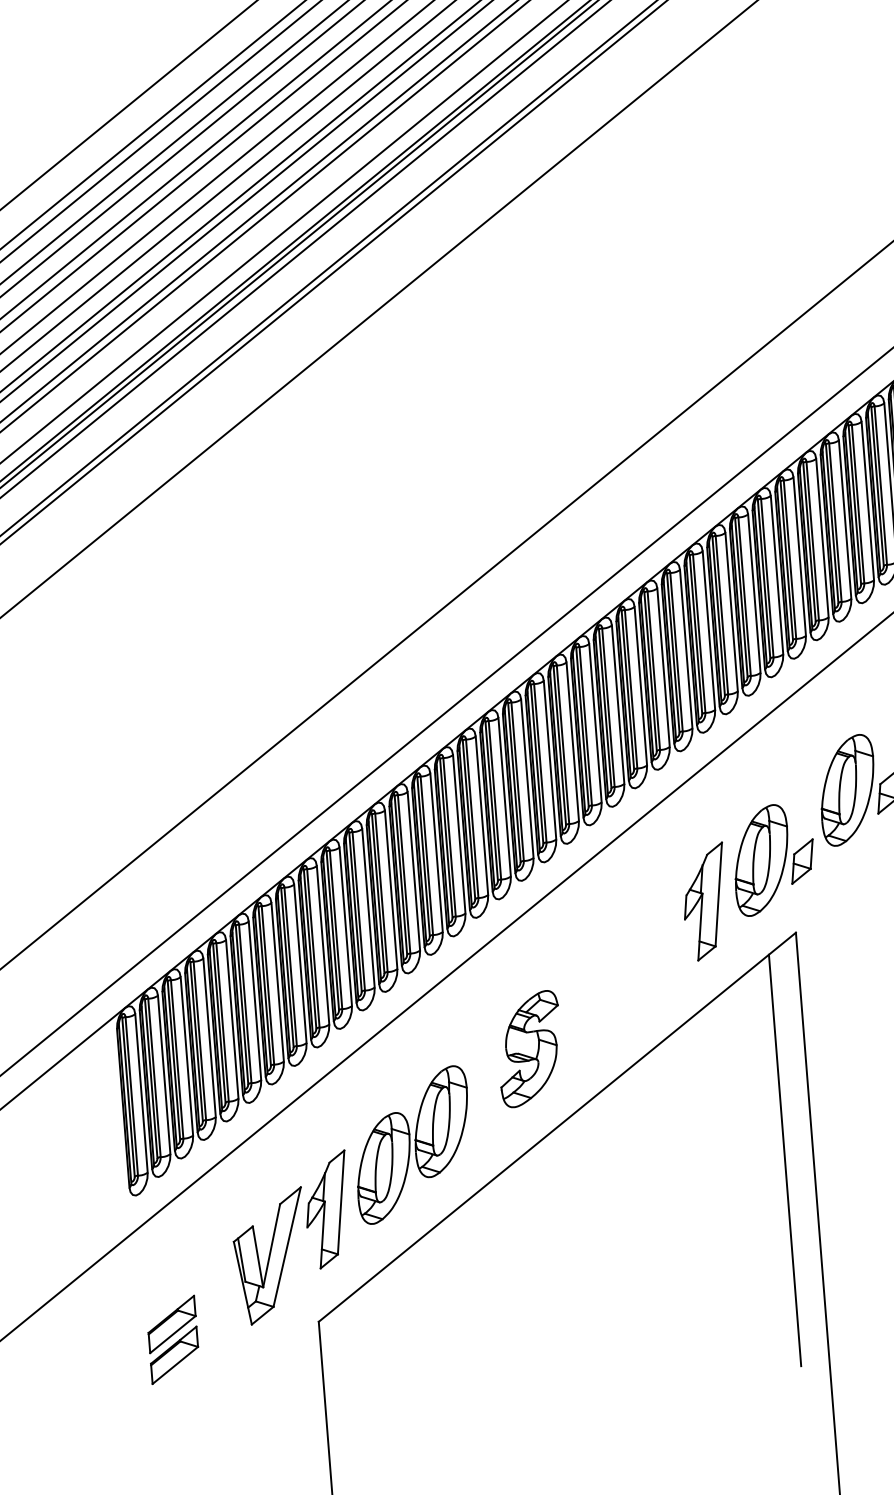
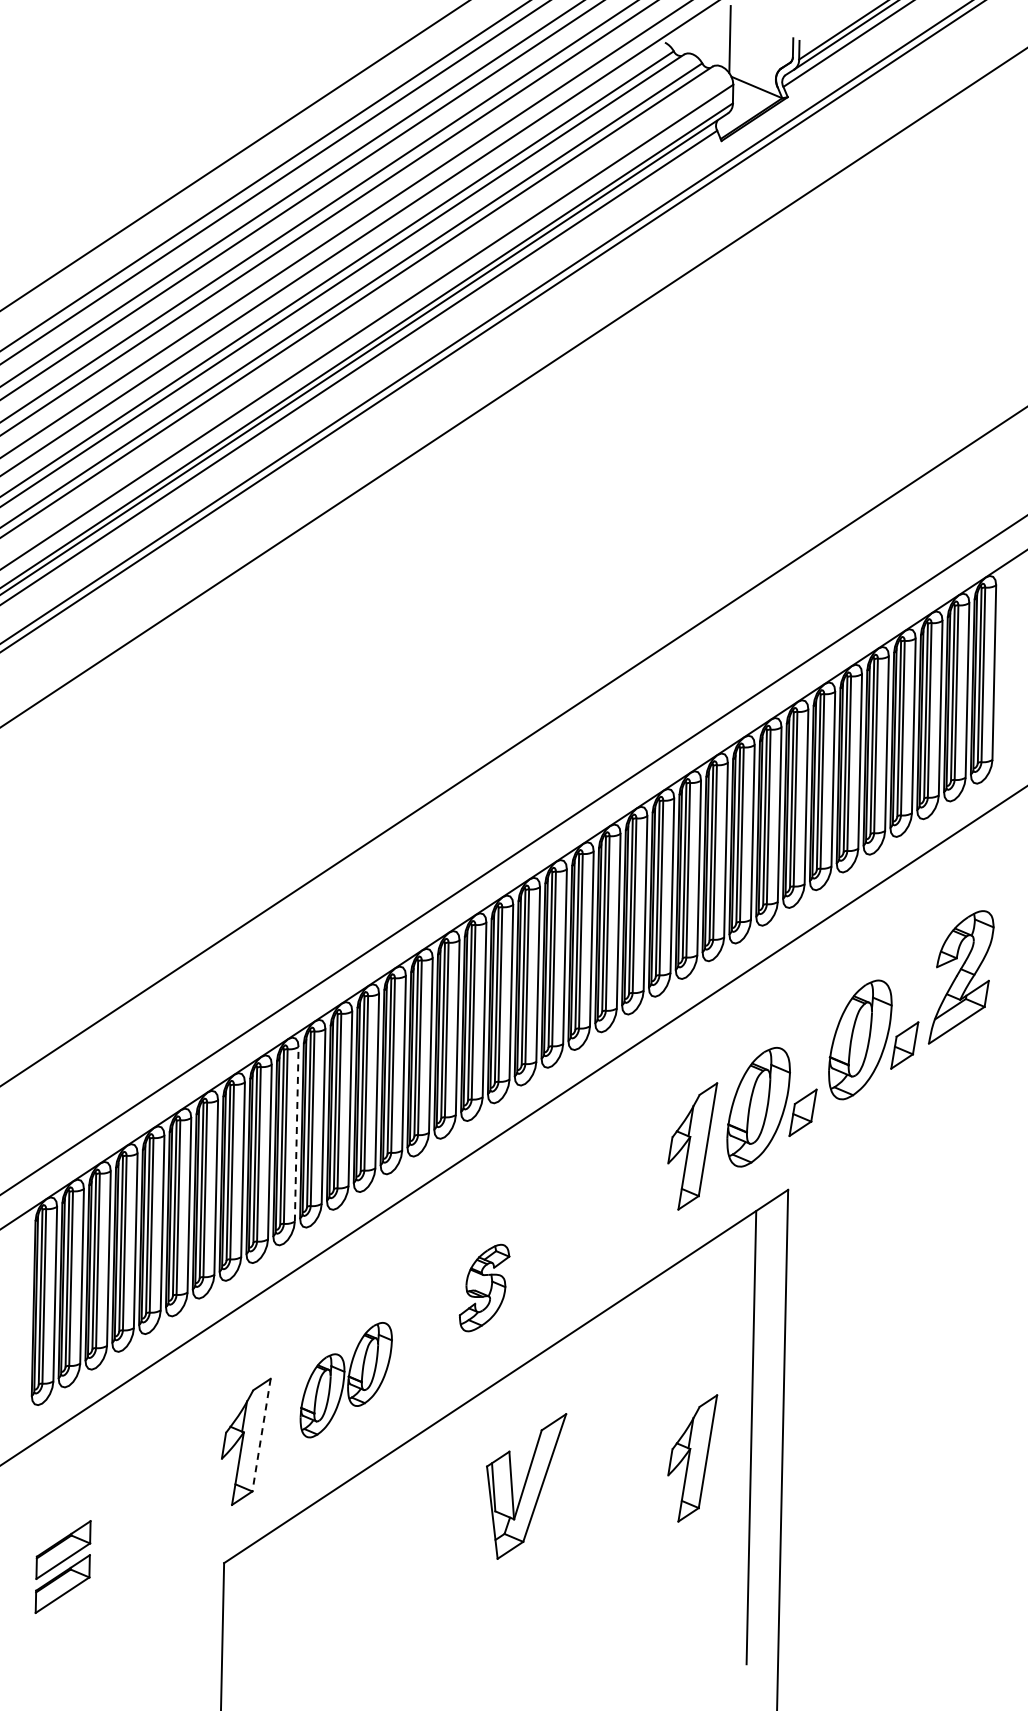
line: (345, 926) -> (296, 1133), solid -> dashed
part: (529, 1048) -> (484, 1287), size x0.7
part: (413, 1144) -> (346, 1379), size x0.7
part: (733, 1184) -> (692, 1458), added
line: (341, 1202) -> (261, 1435), solid -> dashed
part: (271, 1256) -> (526, 1486), moved

